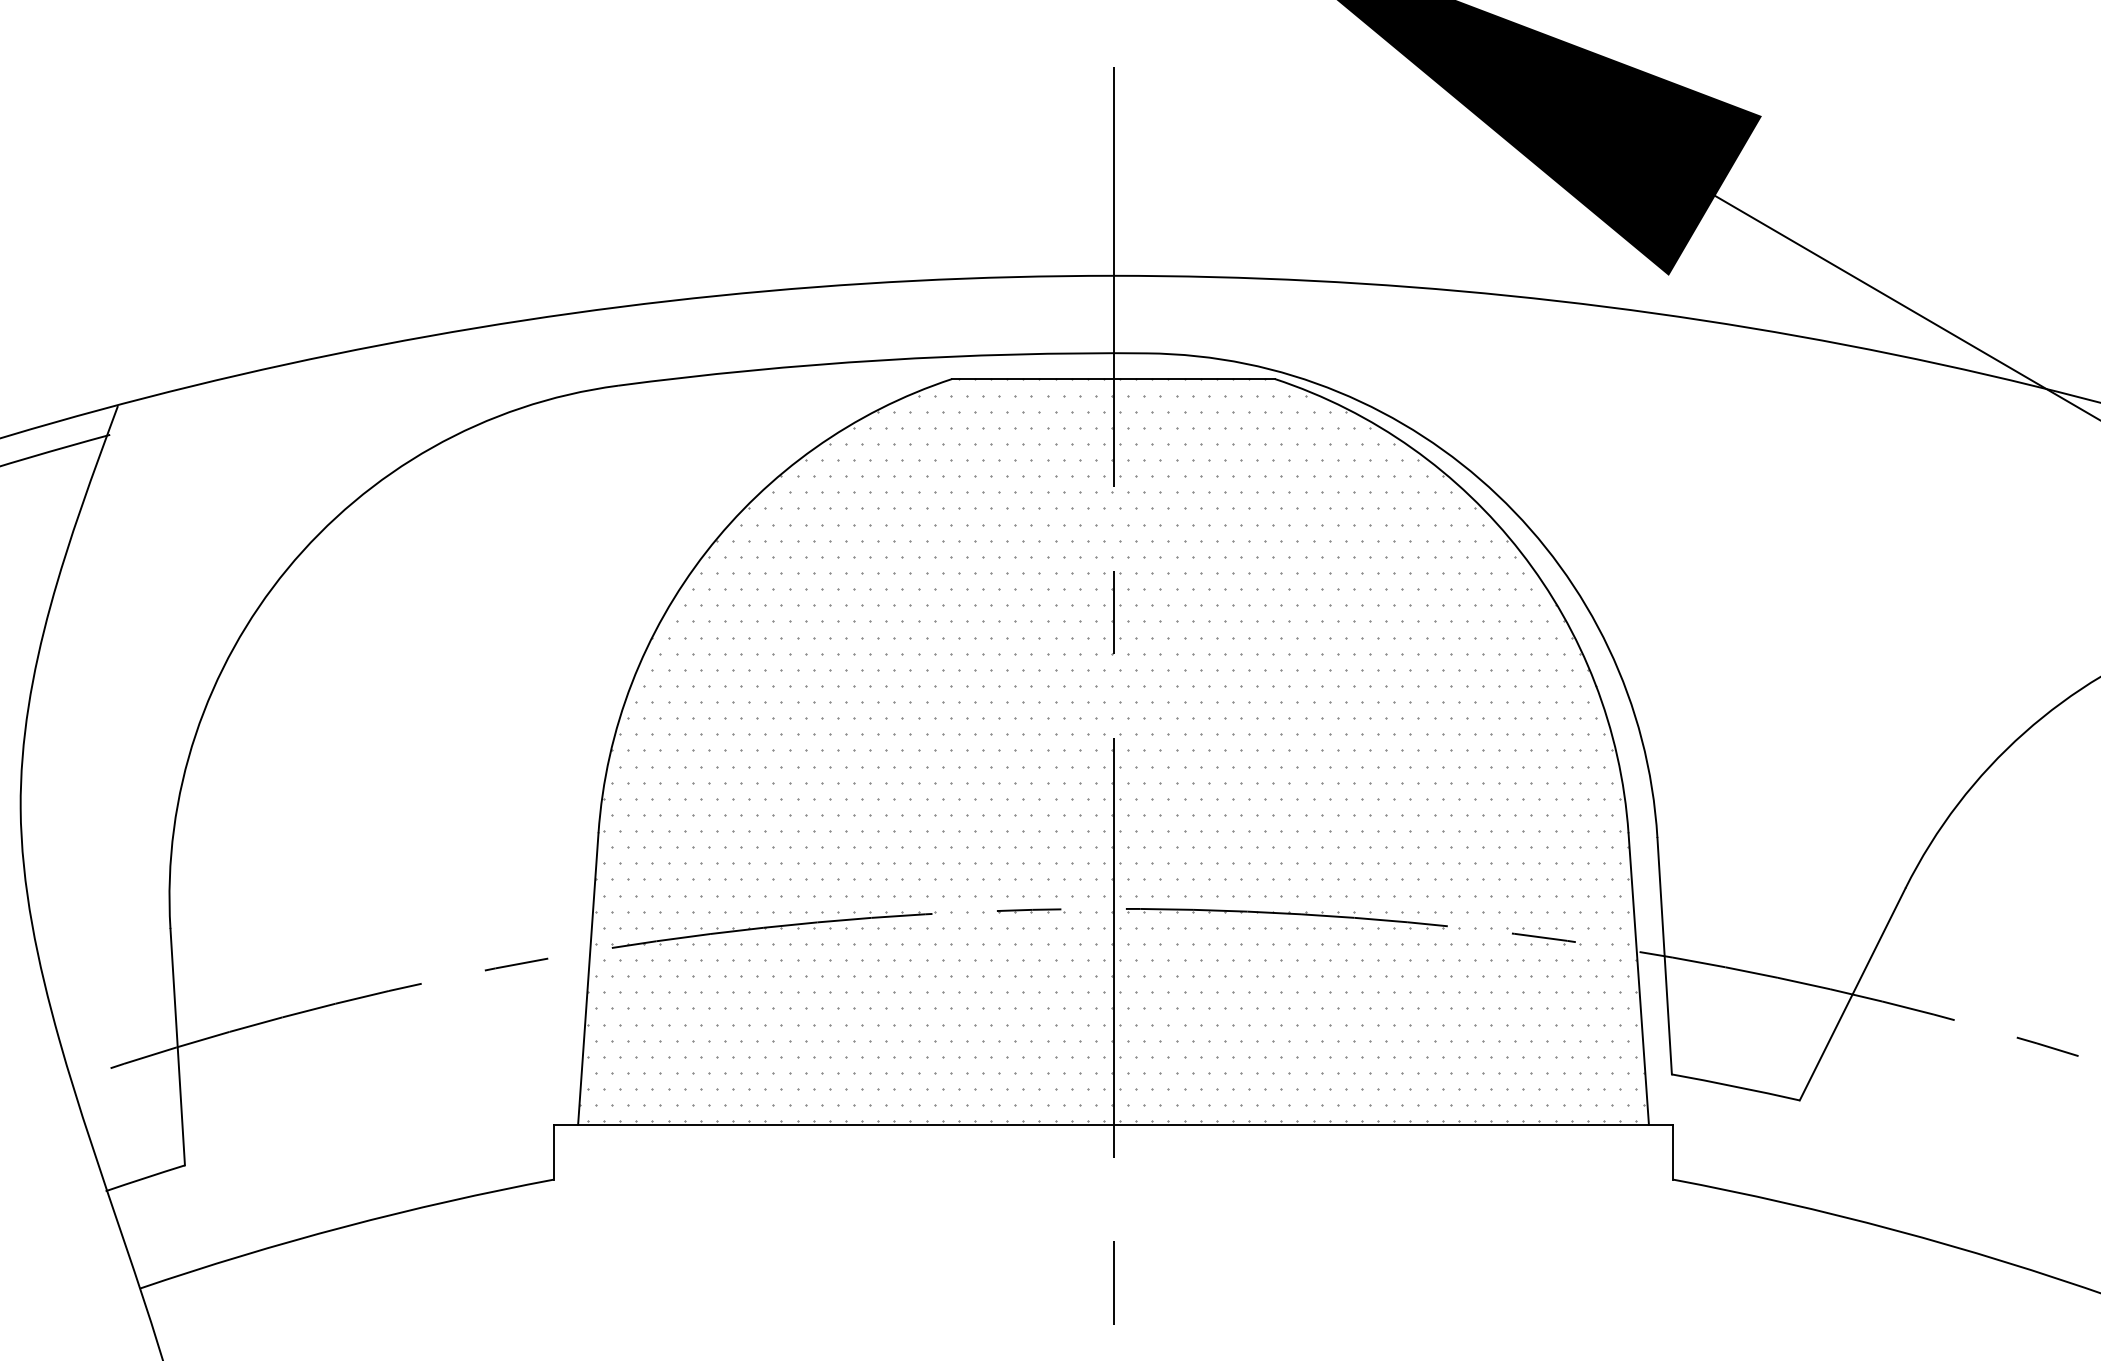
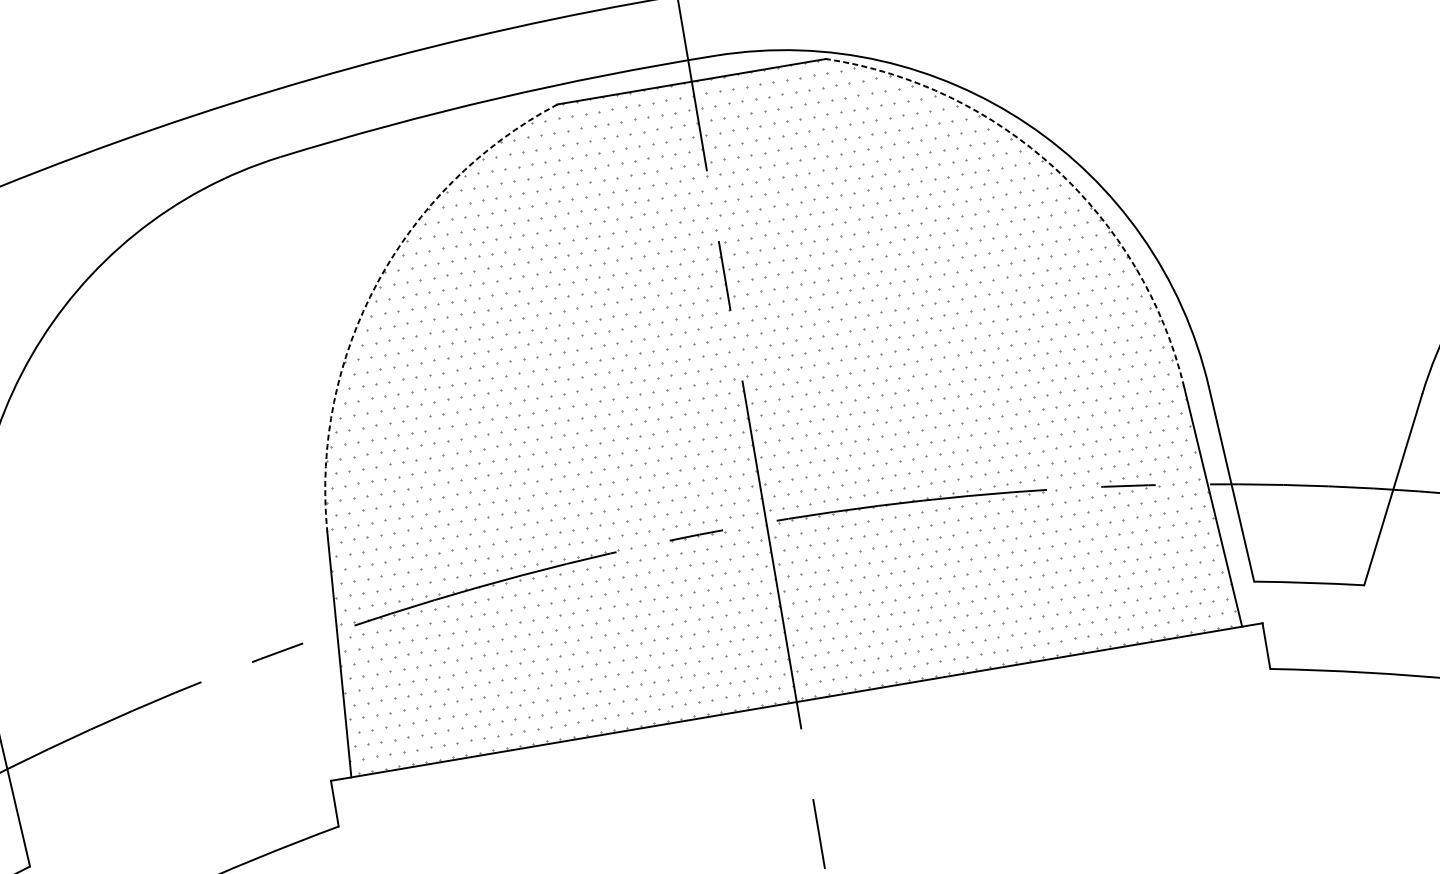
arc: (706, 552) -> (377, 283), solid -> dashed
arc: (1520, 552) -> (1054, 168), solid -> dashed

